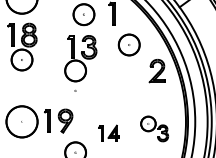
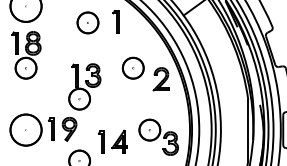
part: (128, 44) -> (132, 67), moved
part: (80, 58) -> (84, 86), moved
part: (154, 128) -> (158, 136), size x1.43
part: (108, 133) -> (112, 141), size x1.43

